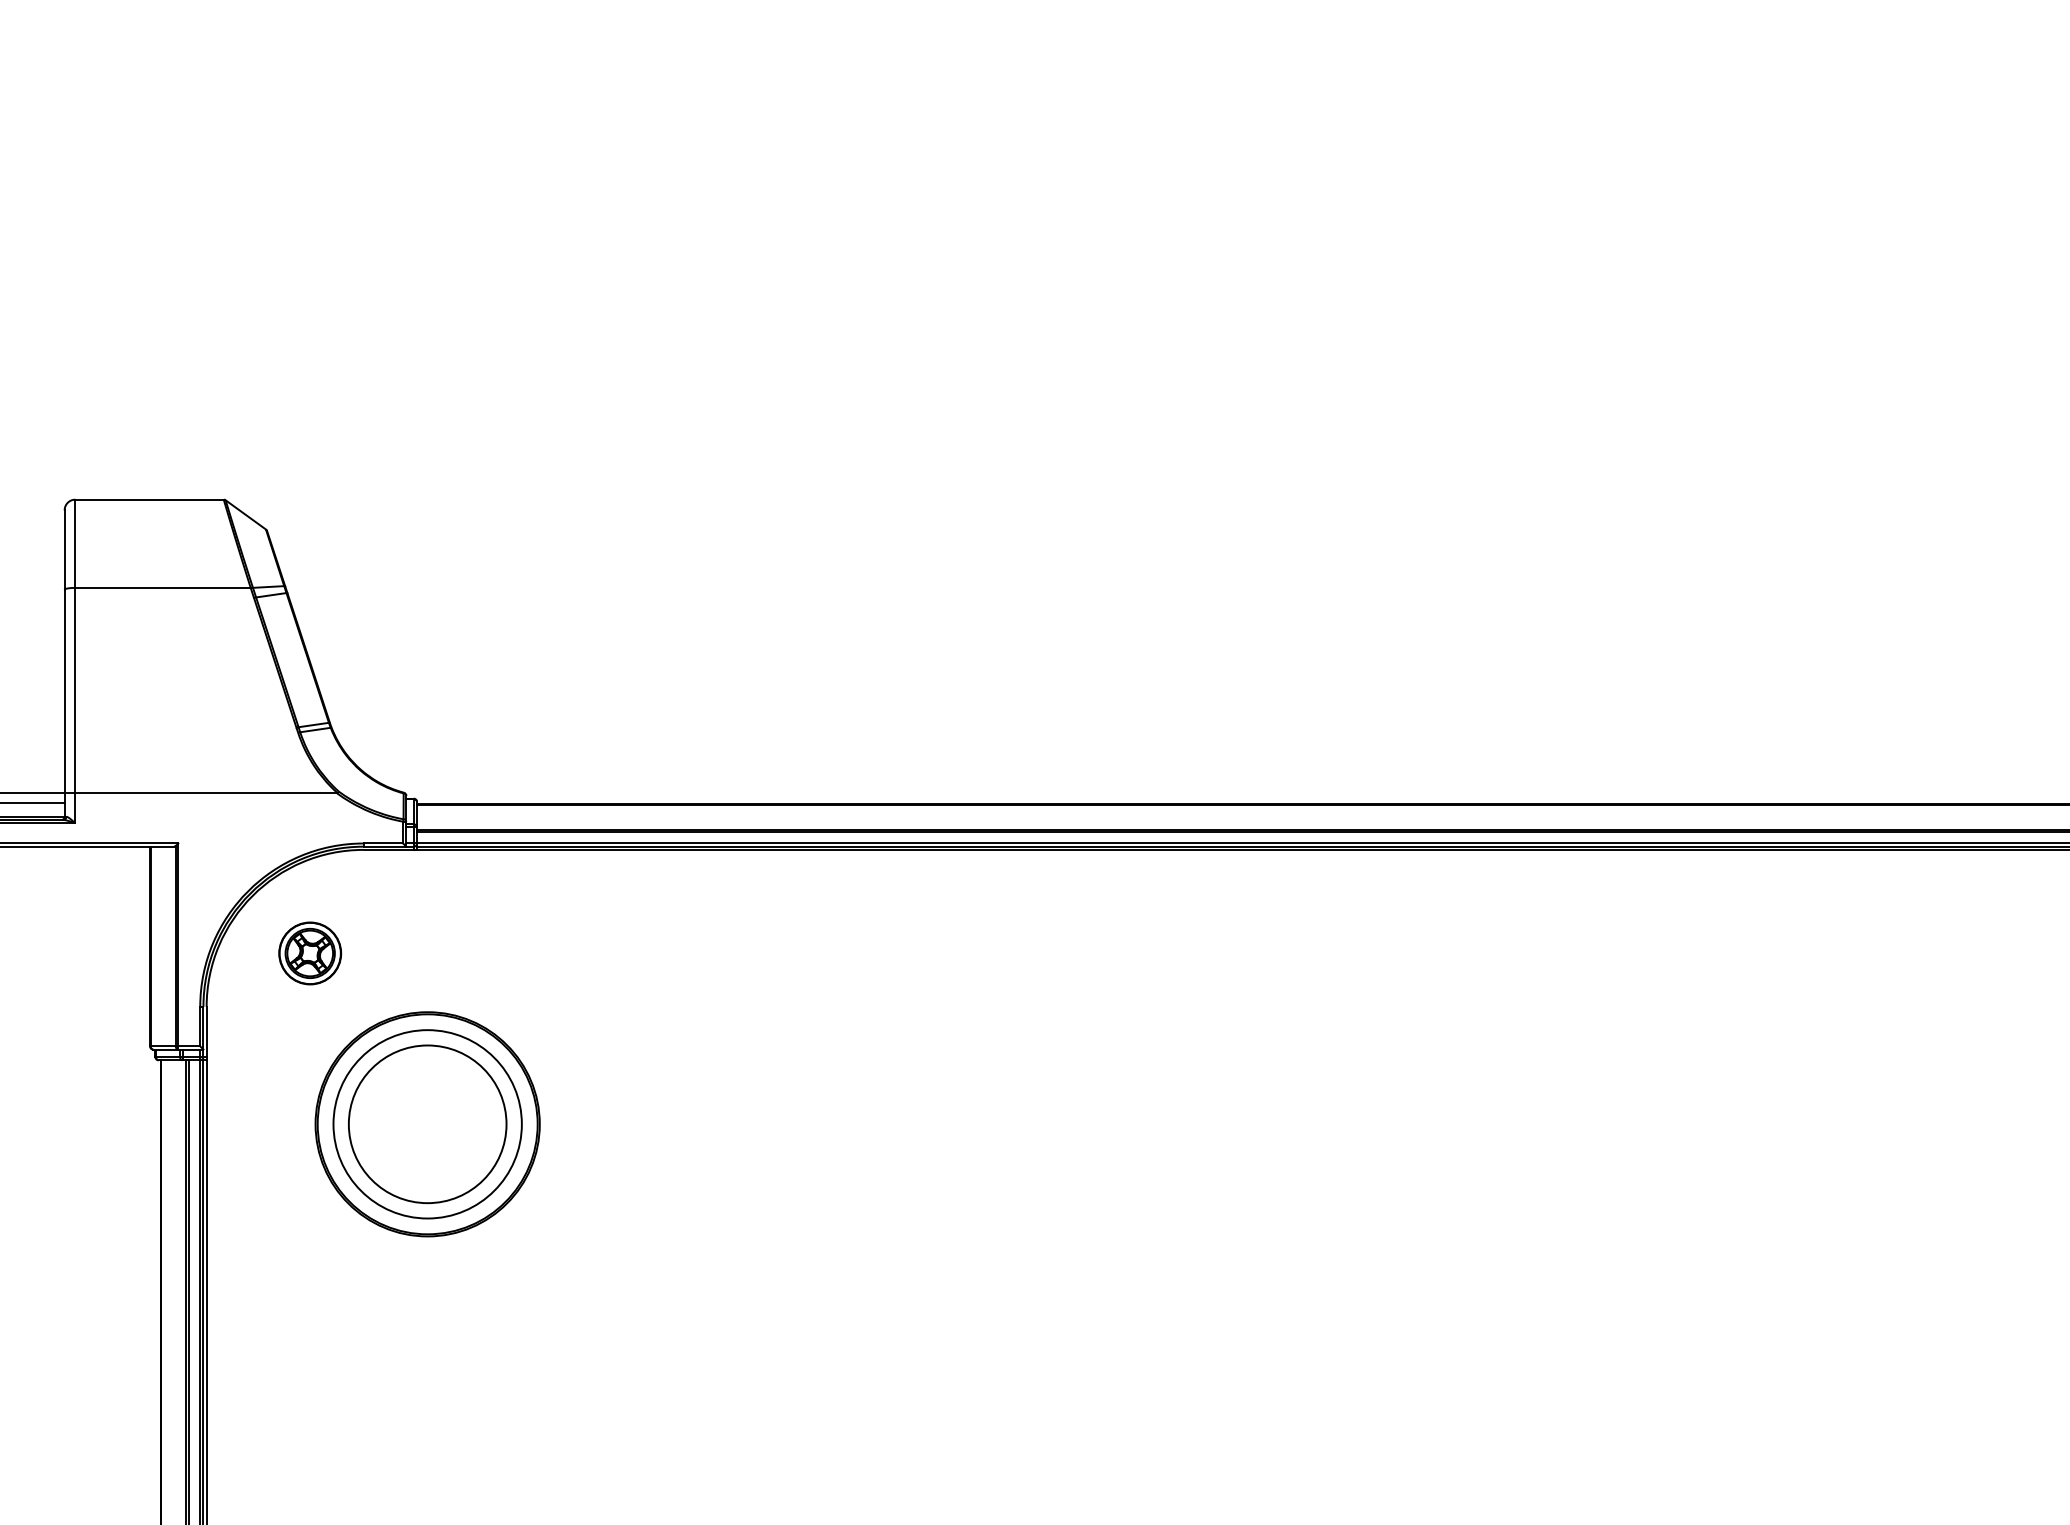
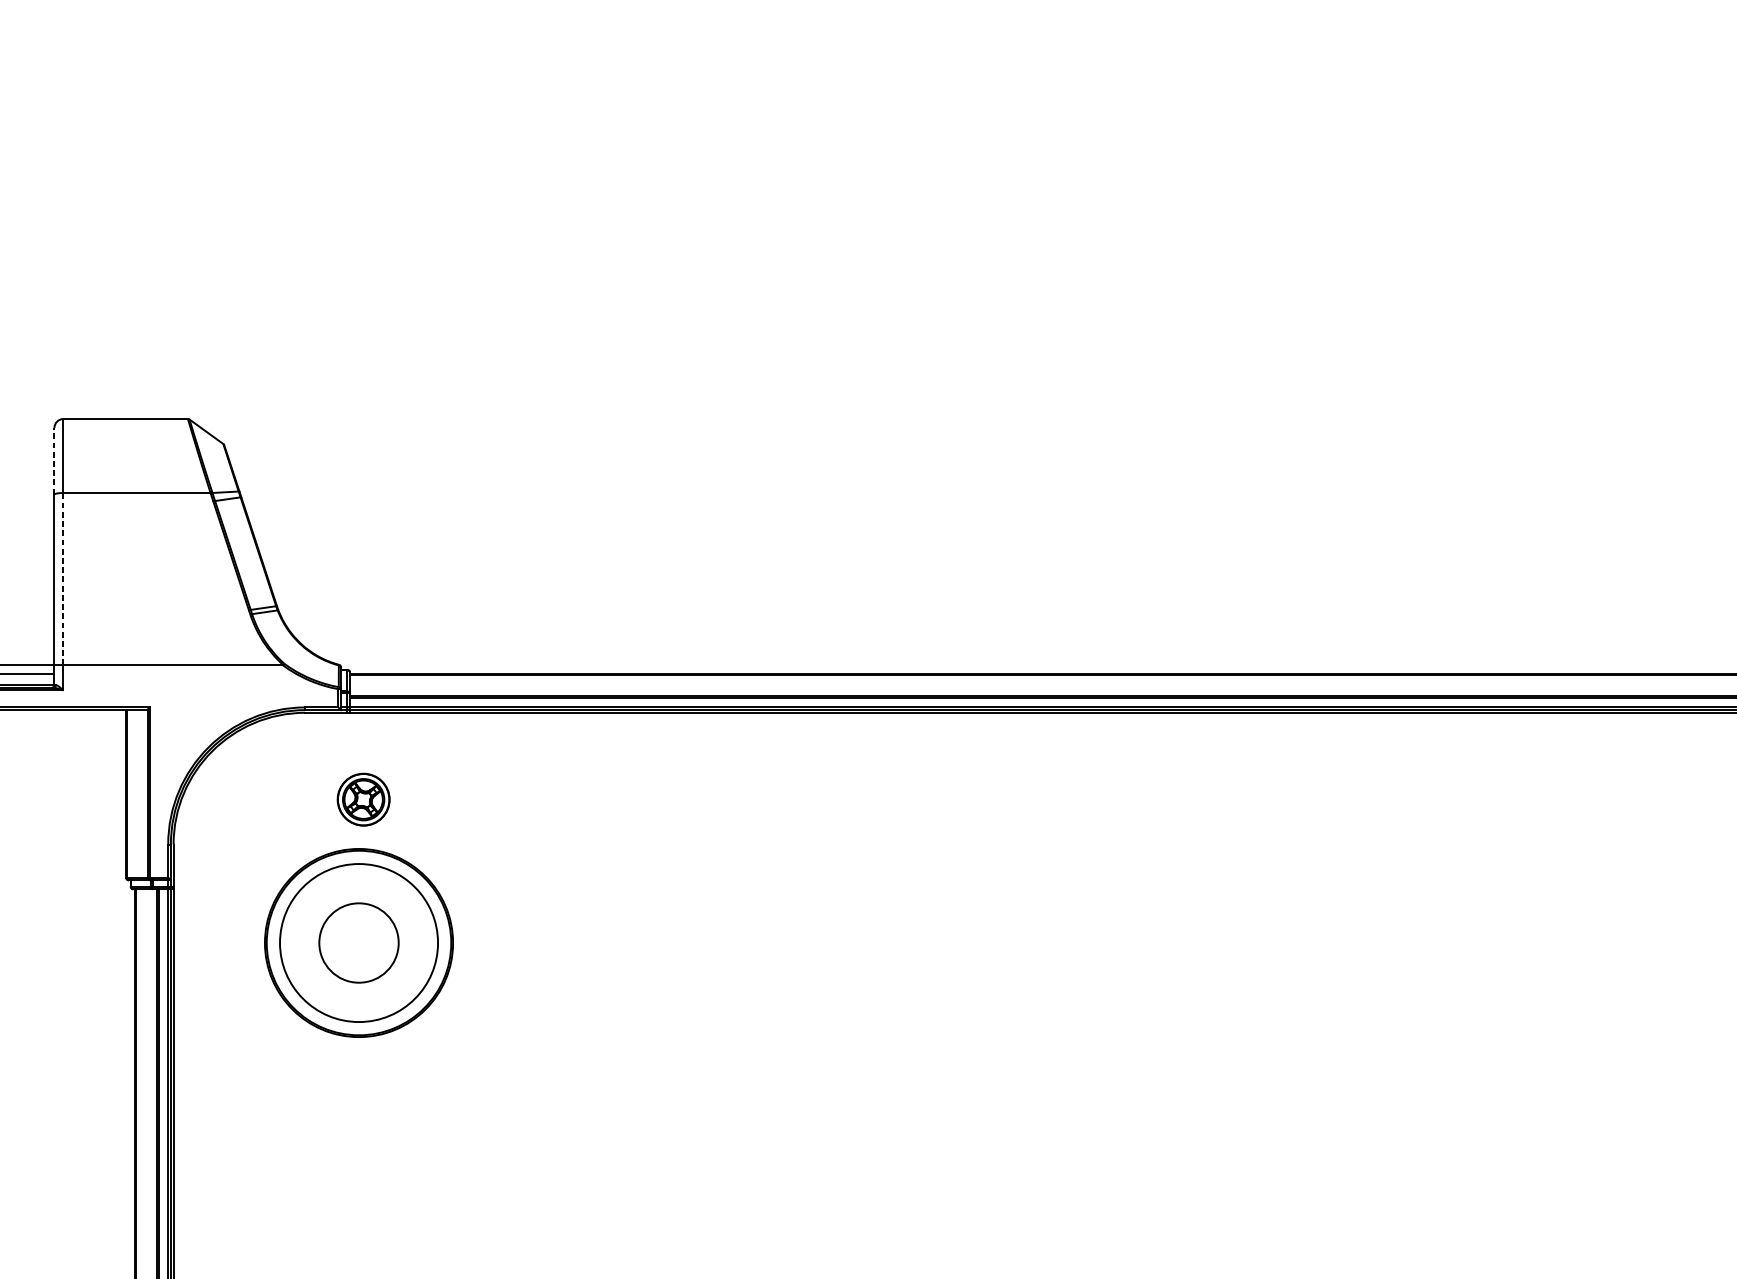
line: (64, 550) -> (54, 461), solid -> dashed
line: (75, 690) -> (63, 579), solid -> dashed
part: (310, 953) -> (363, 799), moved
circle: (427, 1124) -> (358, 943), size x0.6

